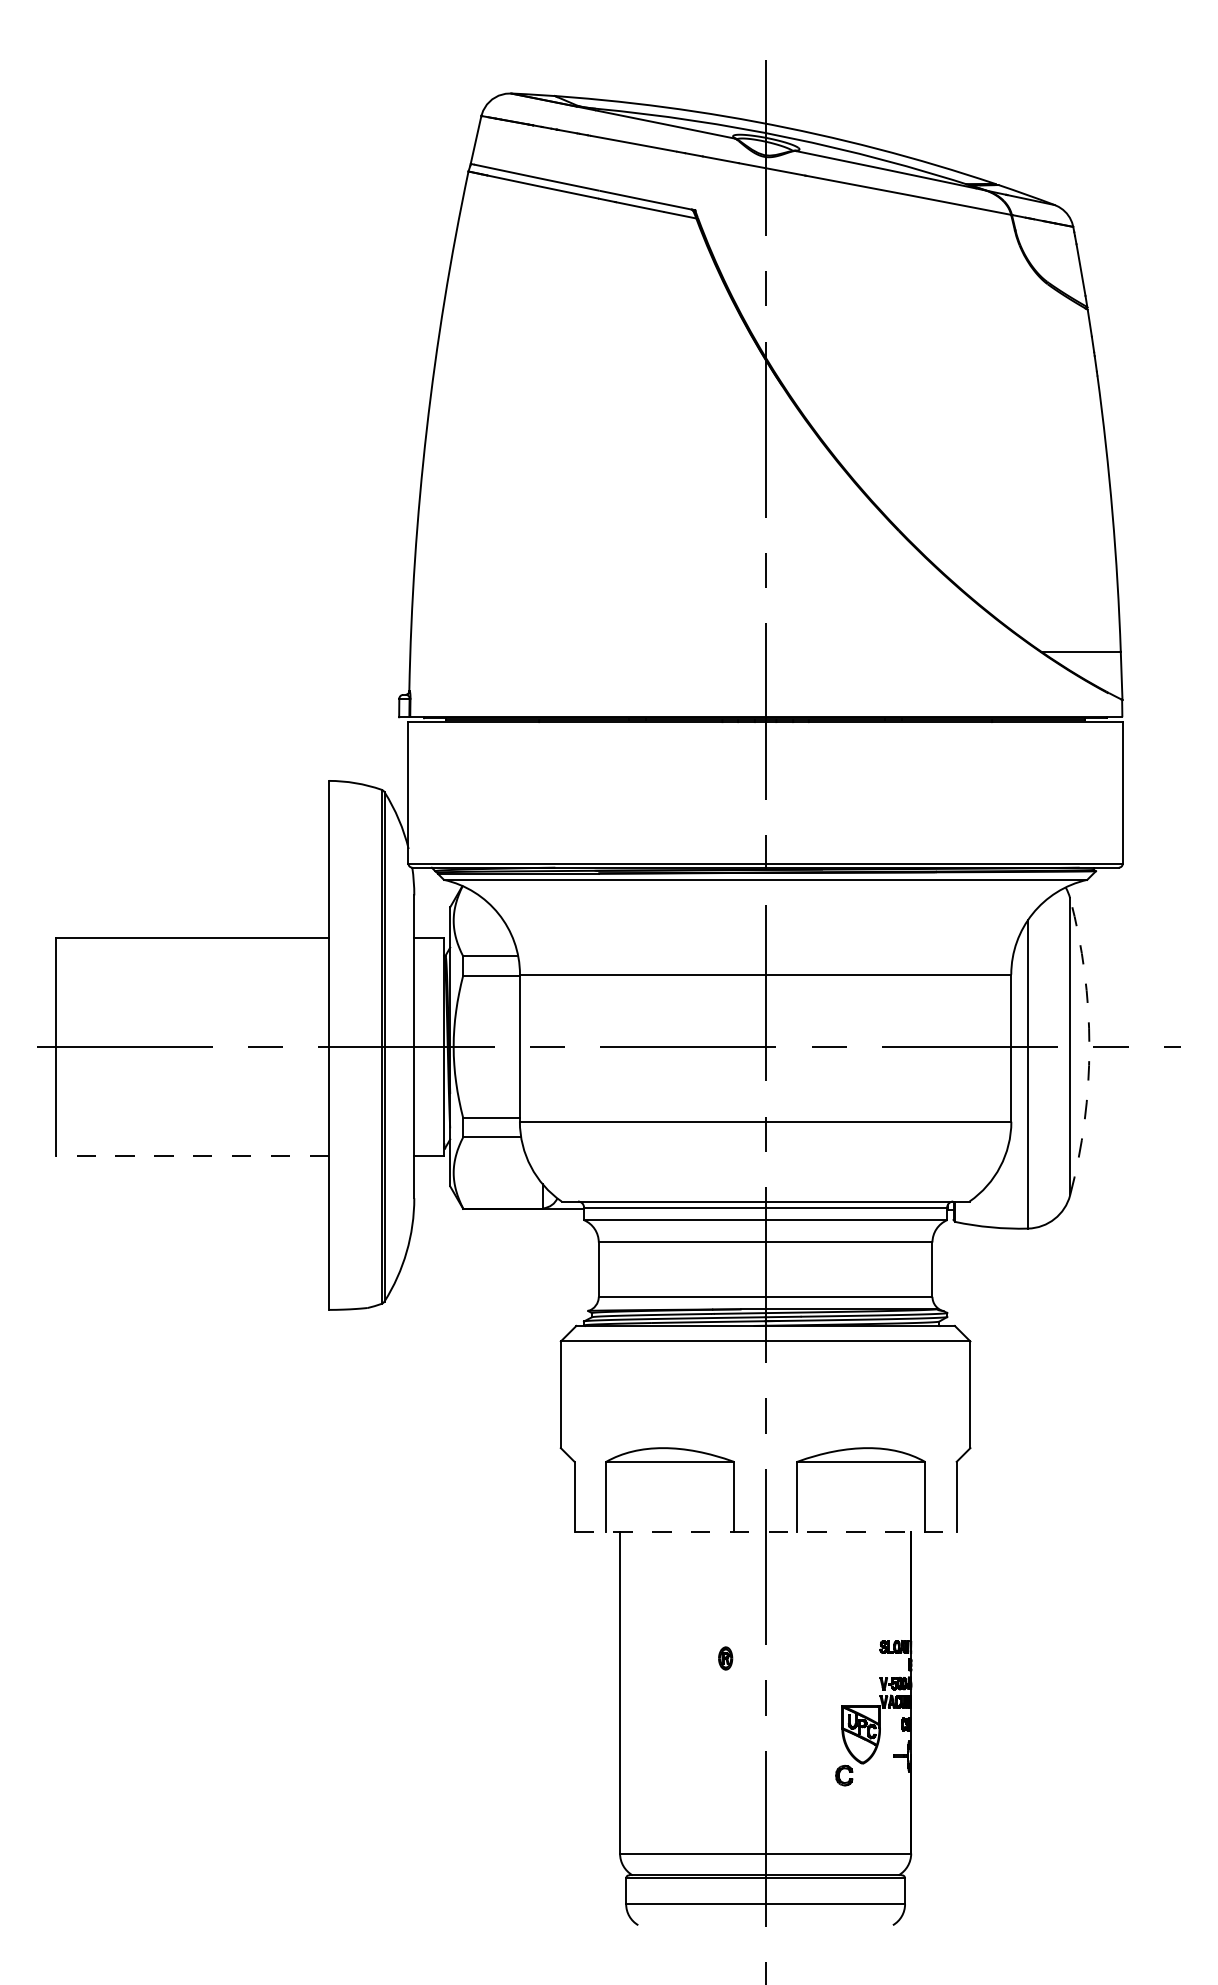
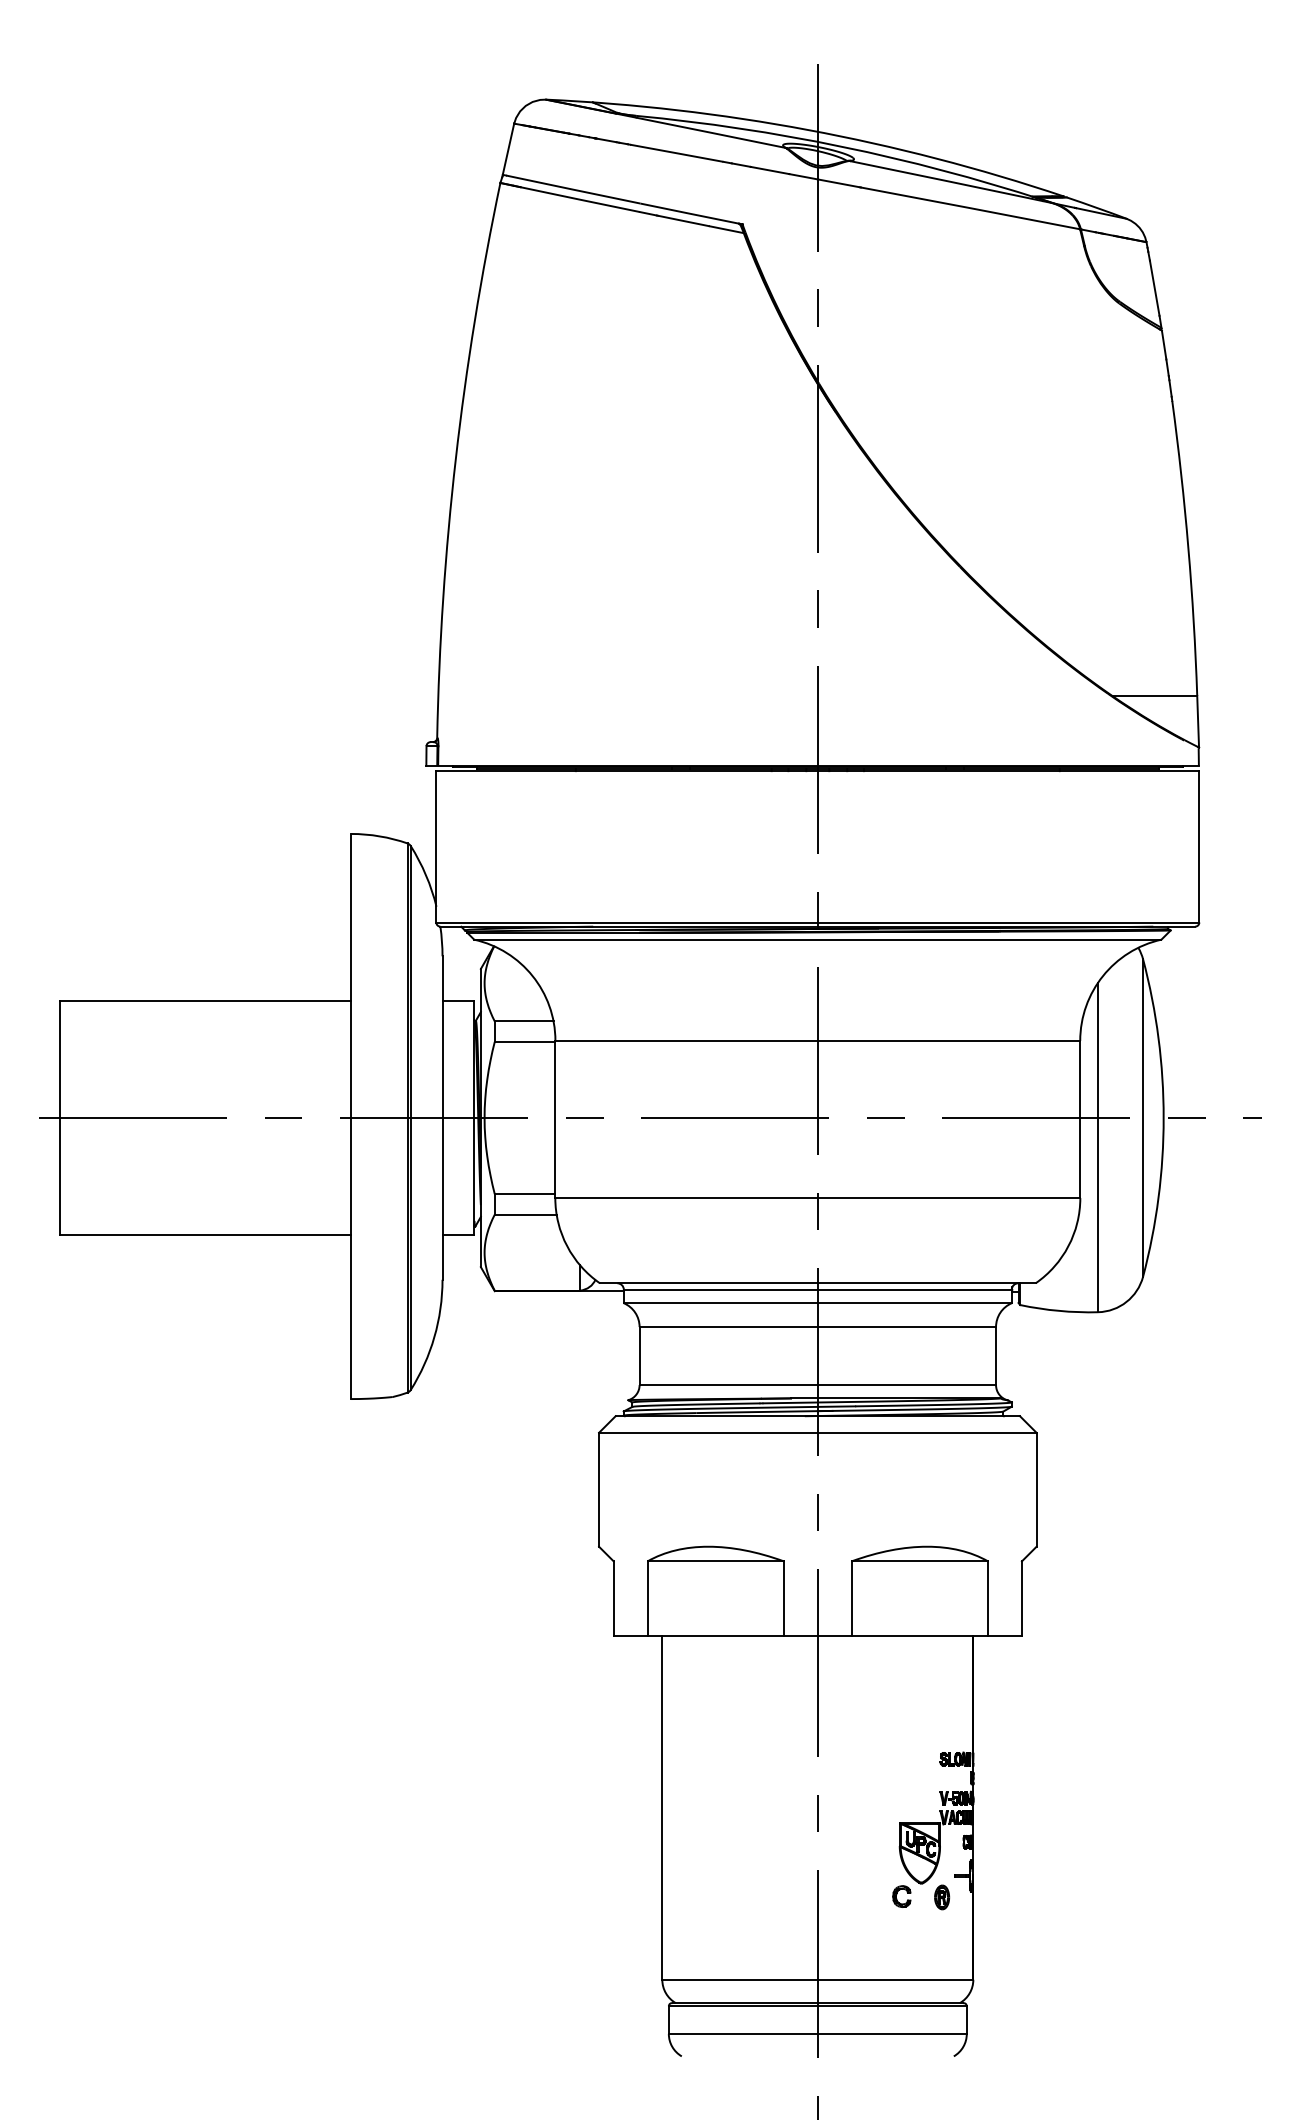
arc: (1089, 1047) -> (1163, 1118), dashed -> solid
line: (192, 1155) -> (205, 1234), dashed -> solid
line: (766, 1532) -> (818, 1636), dashed -> solid
part: (726, 1658) -> (942, 1897), moved

